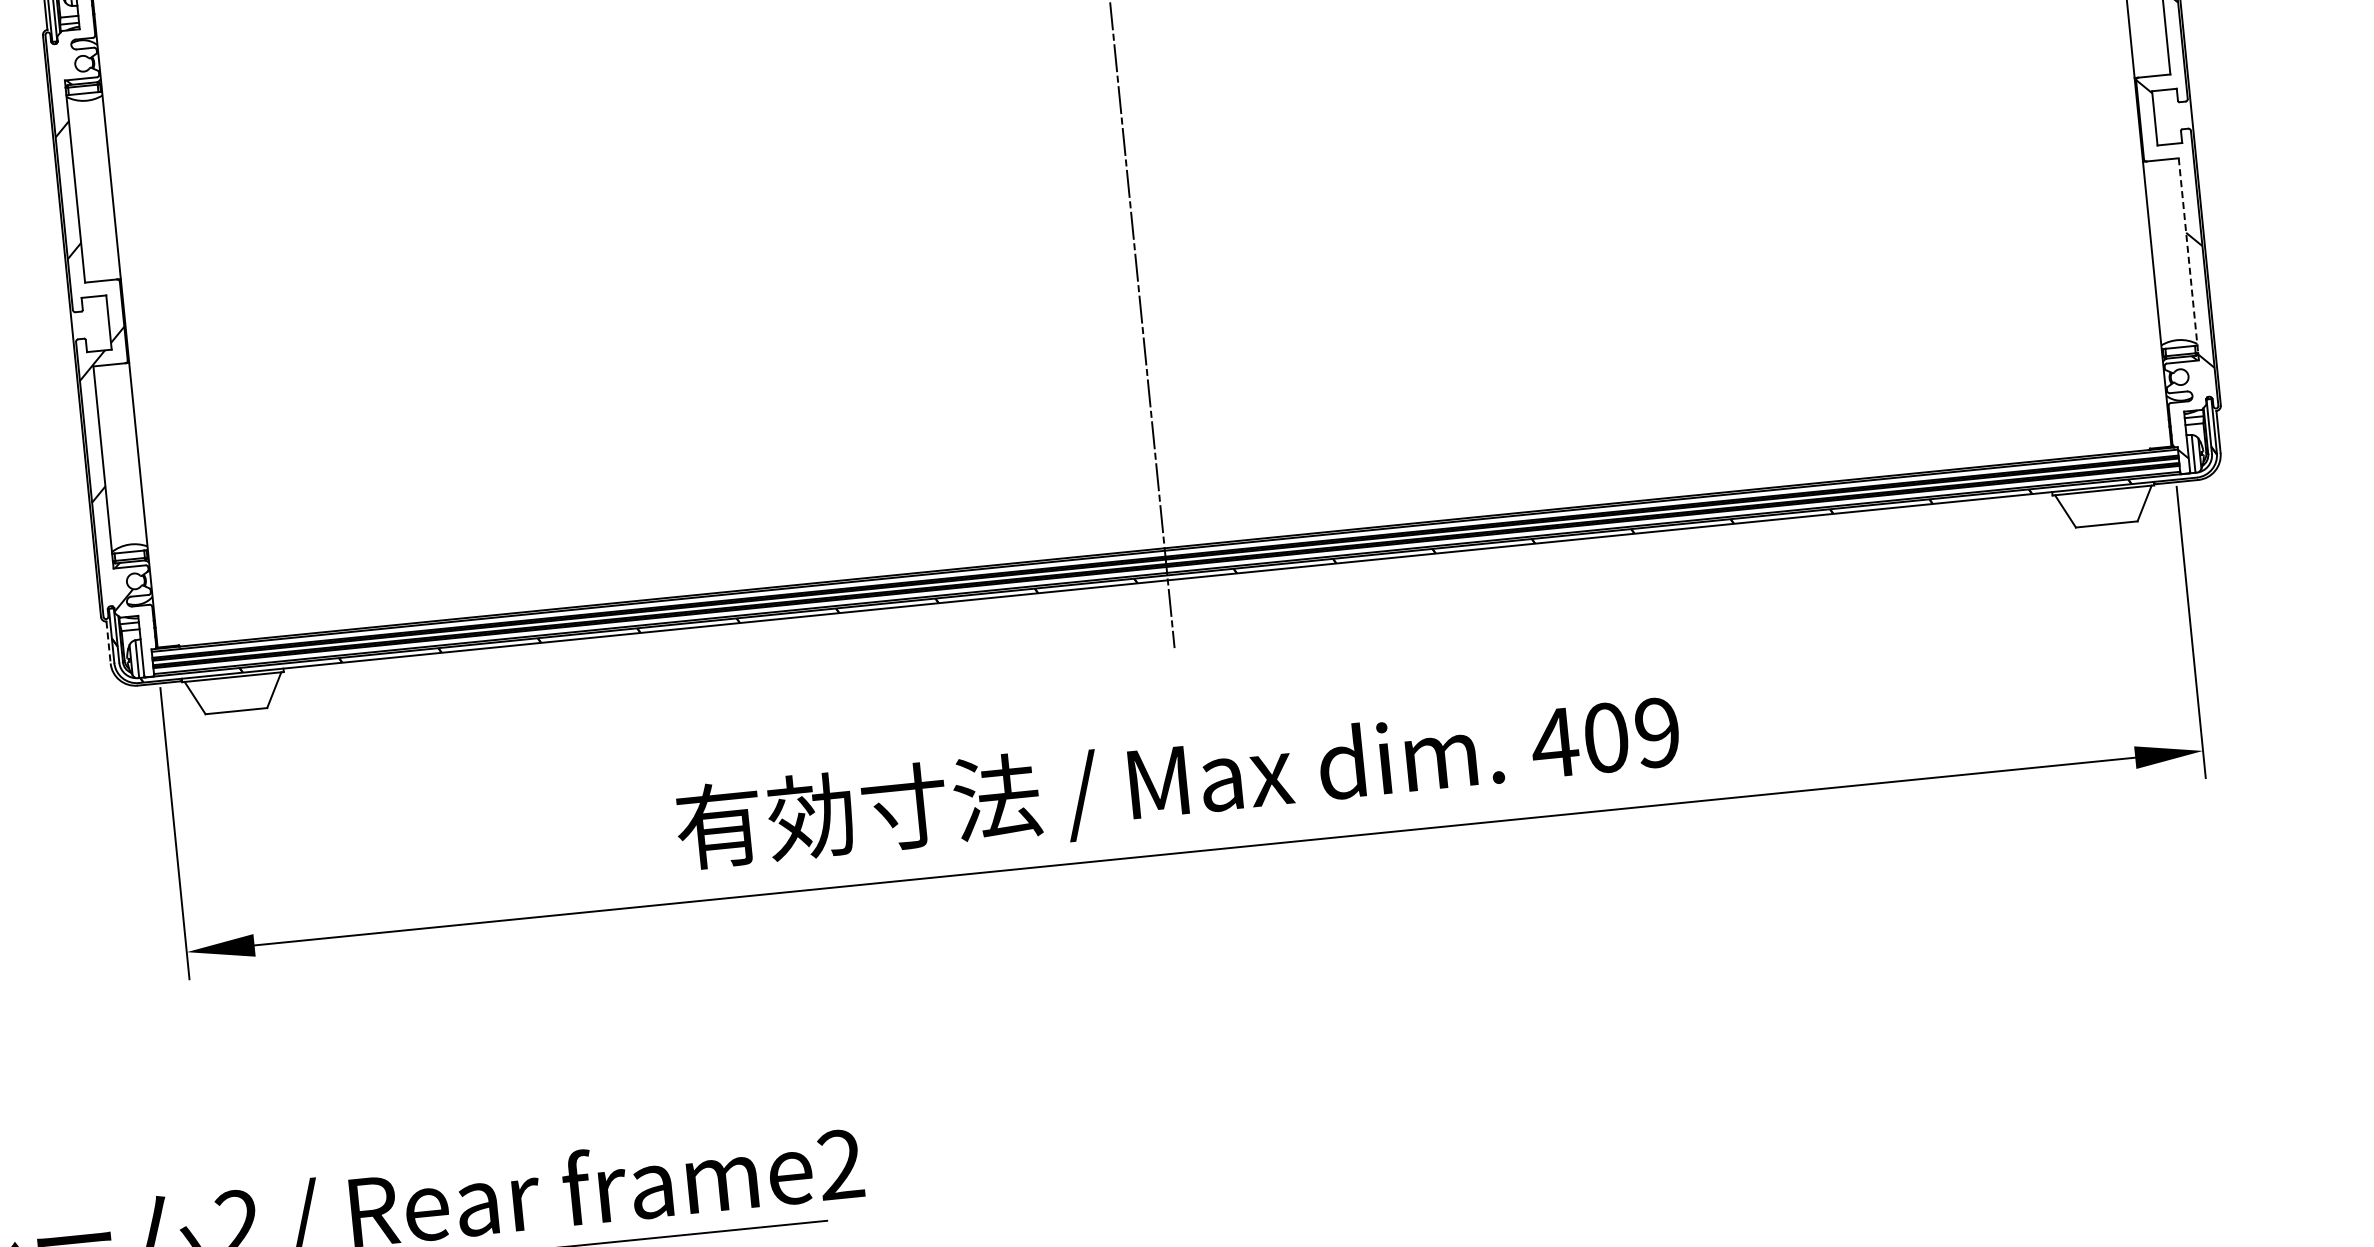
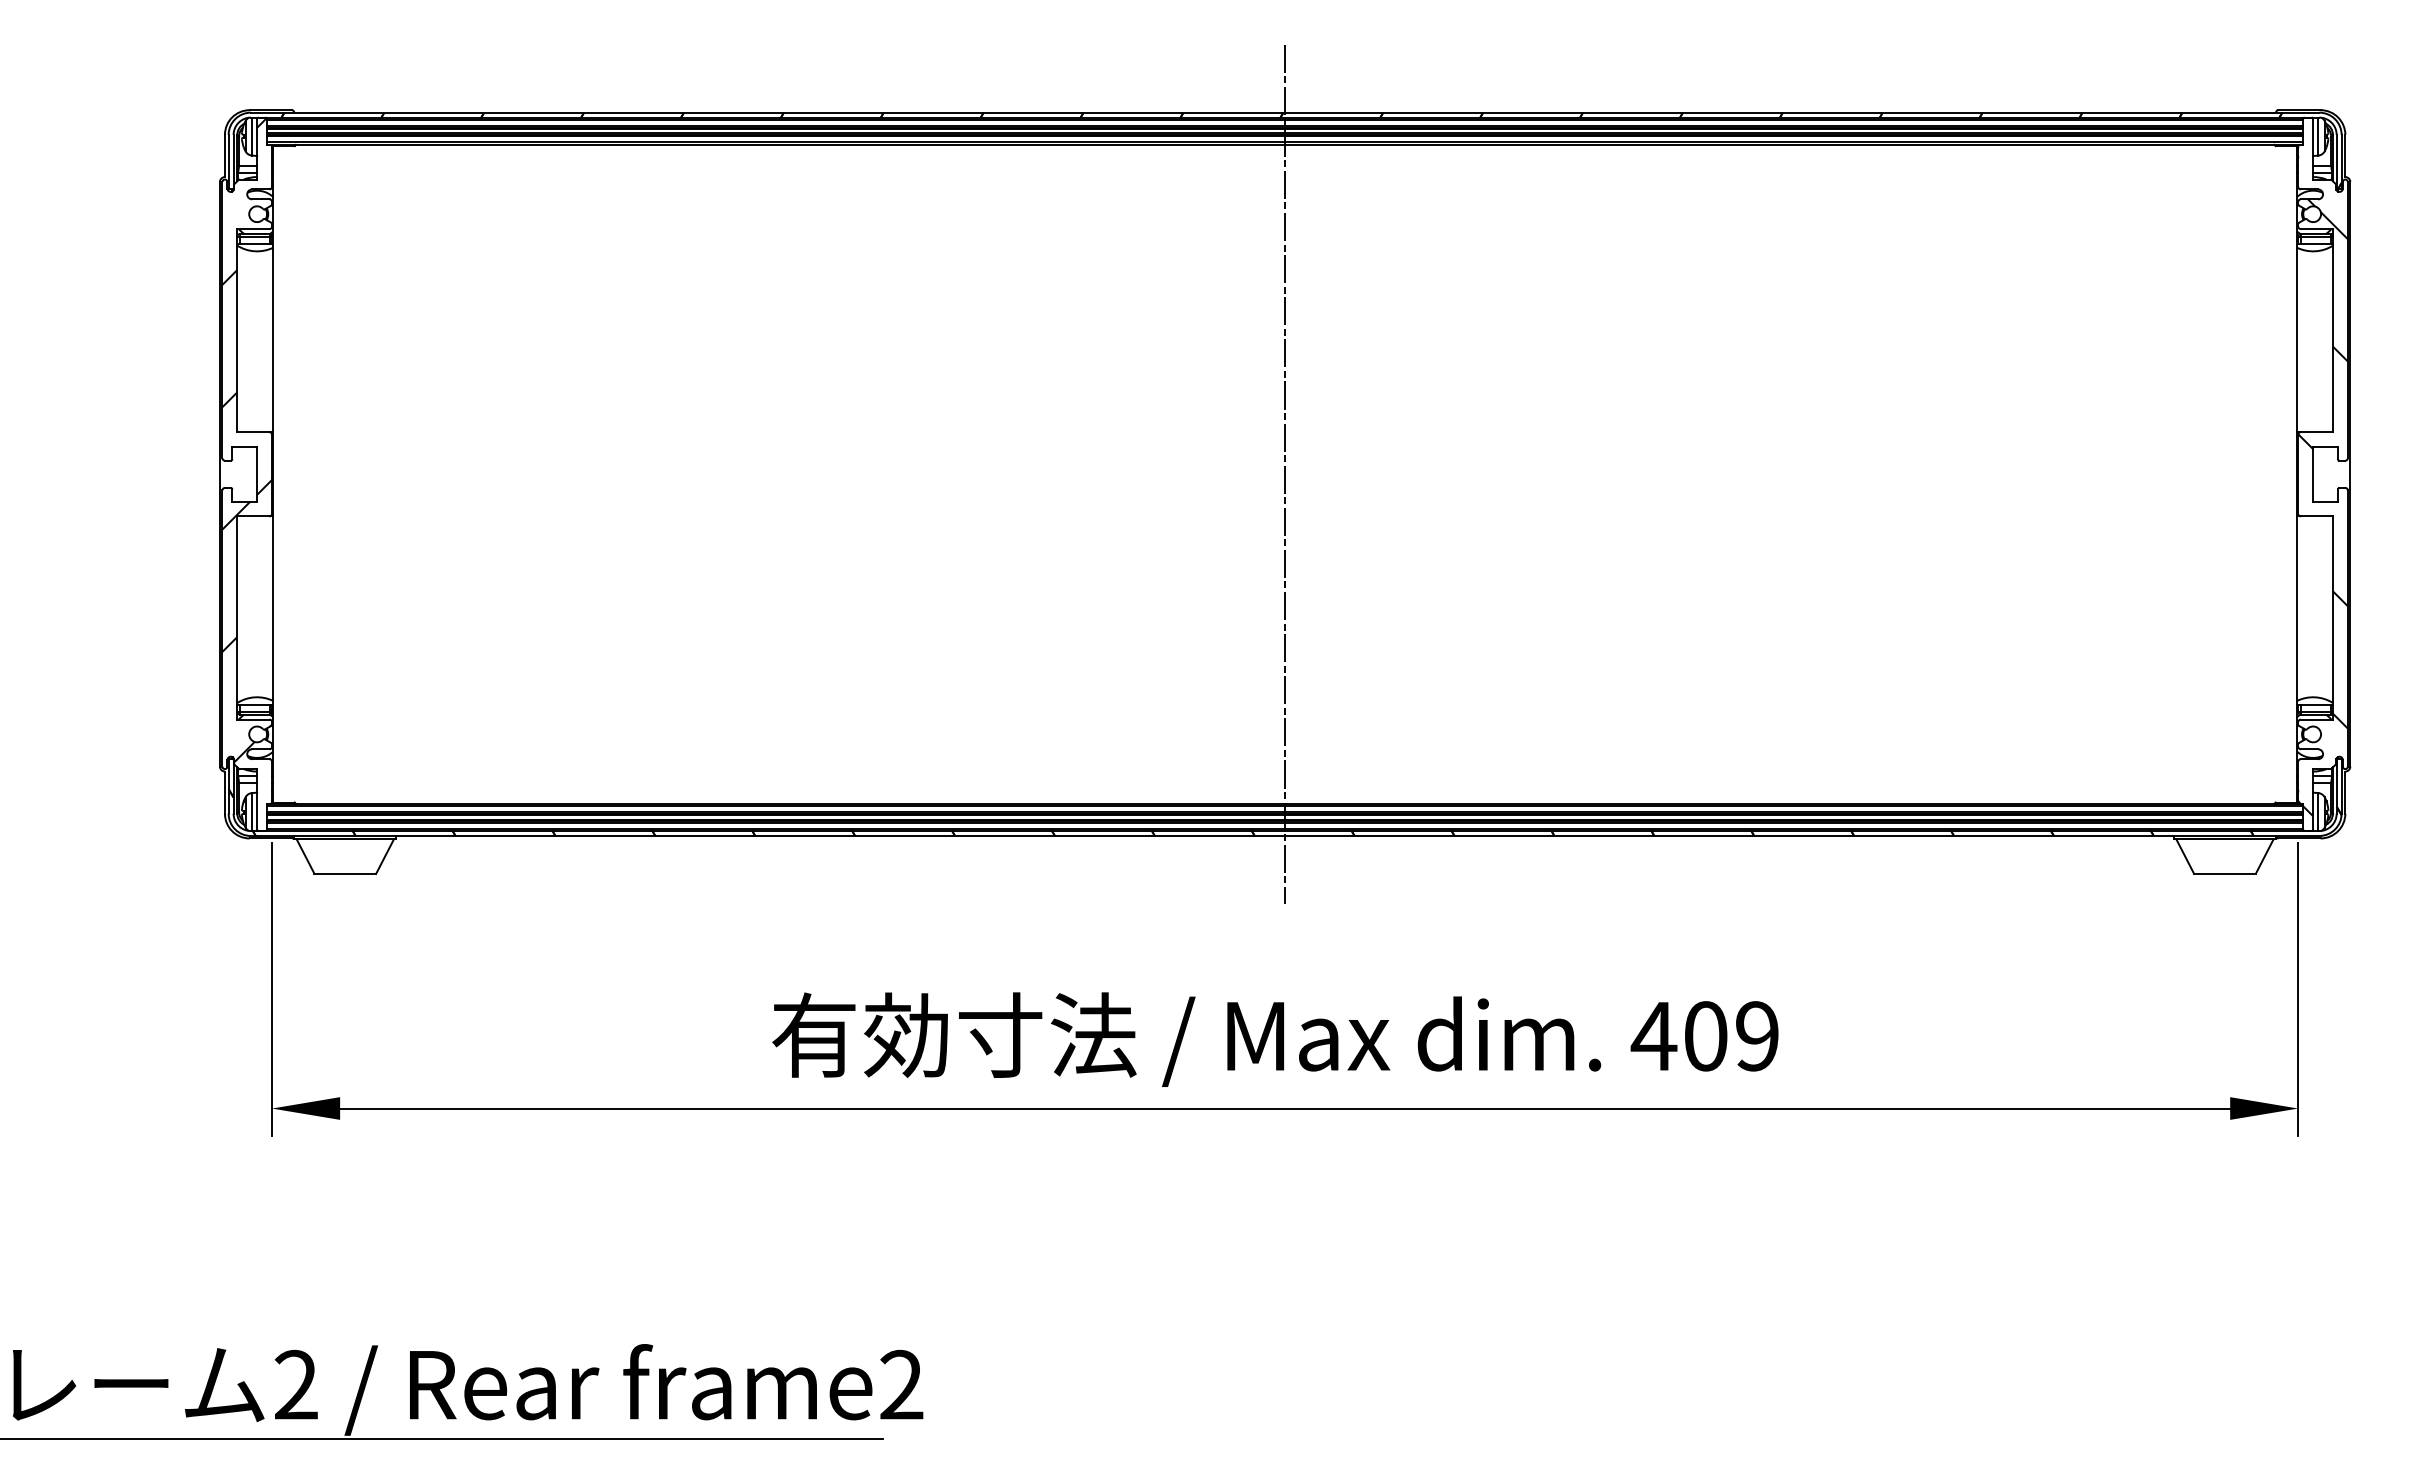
line: (2188, 259) -> (2332, 618), dashed -> solid
line: (108, 643) -> (224, 793), dashed -> solid

